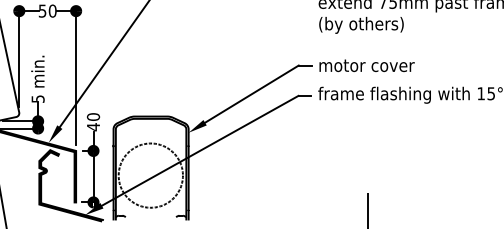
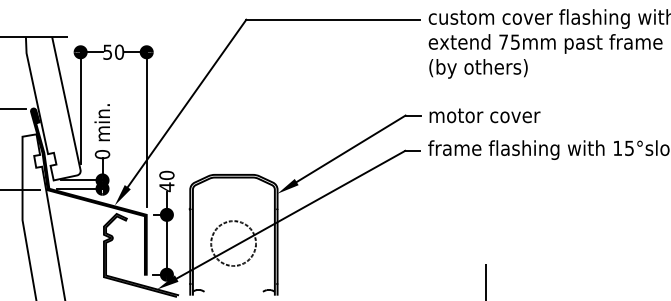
text: (38, 99) -> (102, 154), 5 -> 0
circle: (150, 175) -> (233, 243), size x0.6

